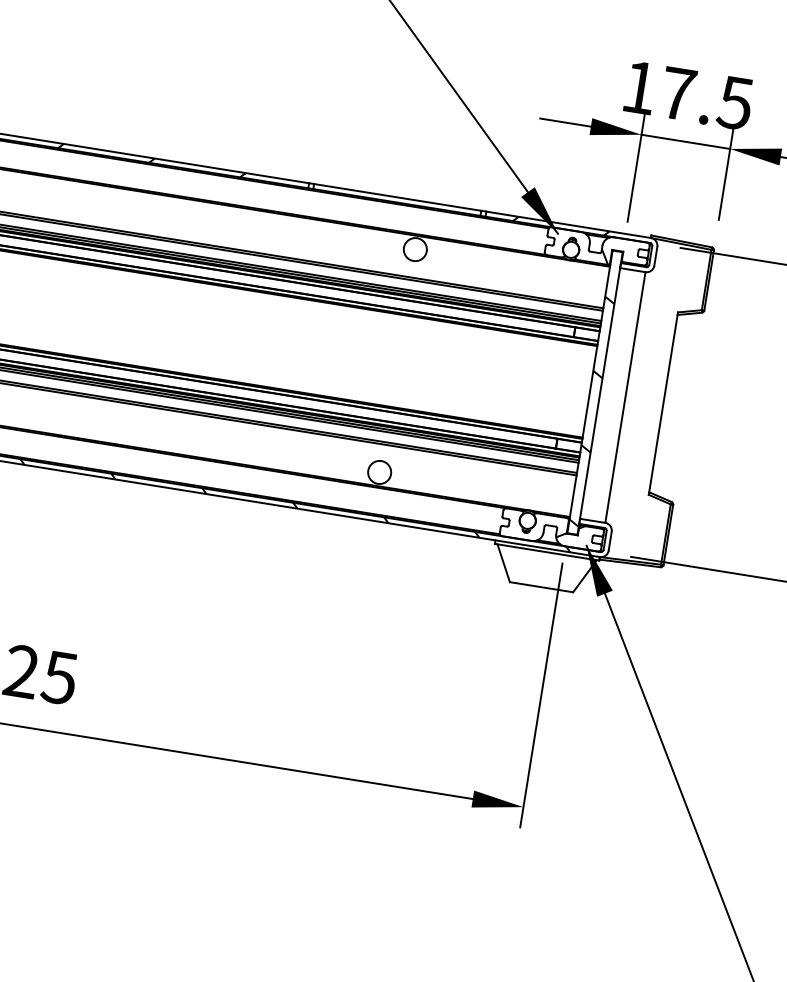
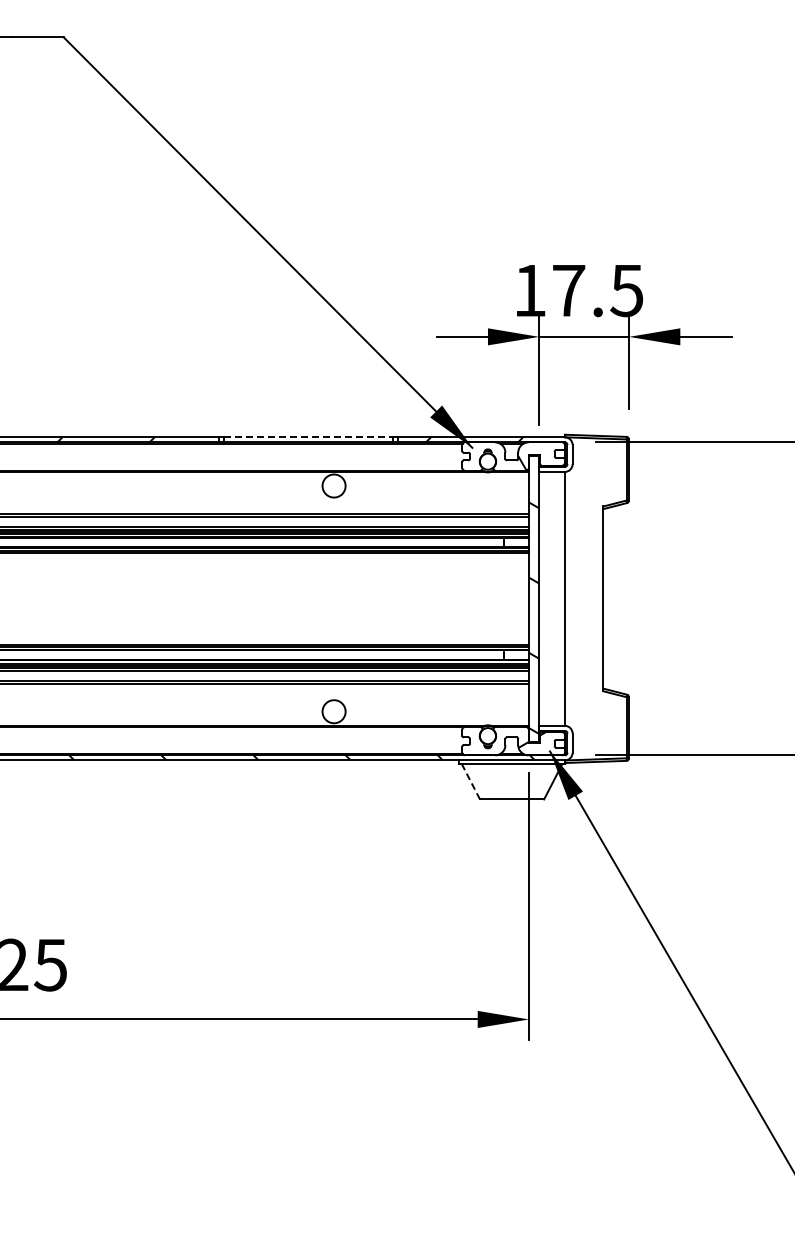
line: (397, 197) -> (308, 437), solid -> dashed
line: (503, 562) -> (470, 781), solid -> dashed

